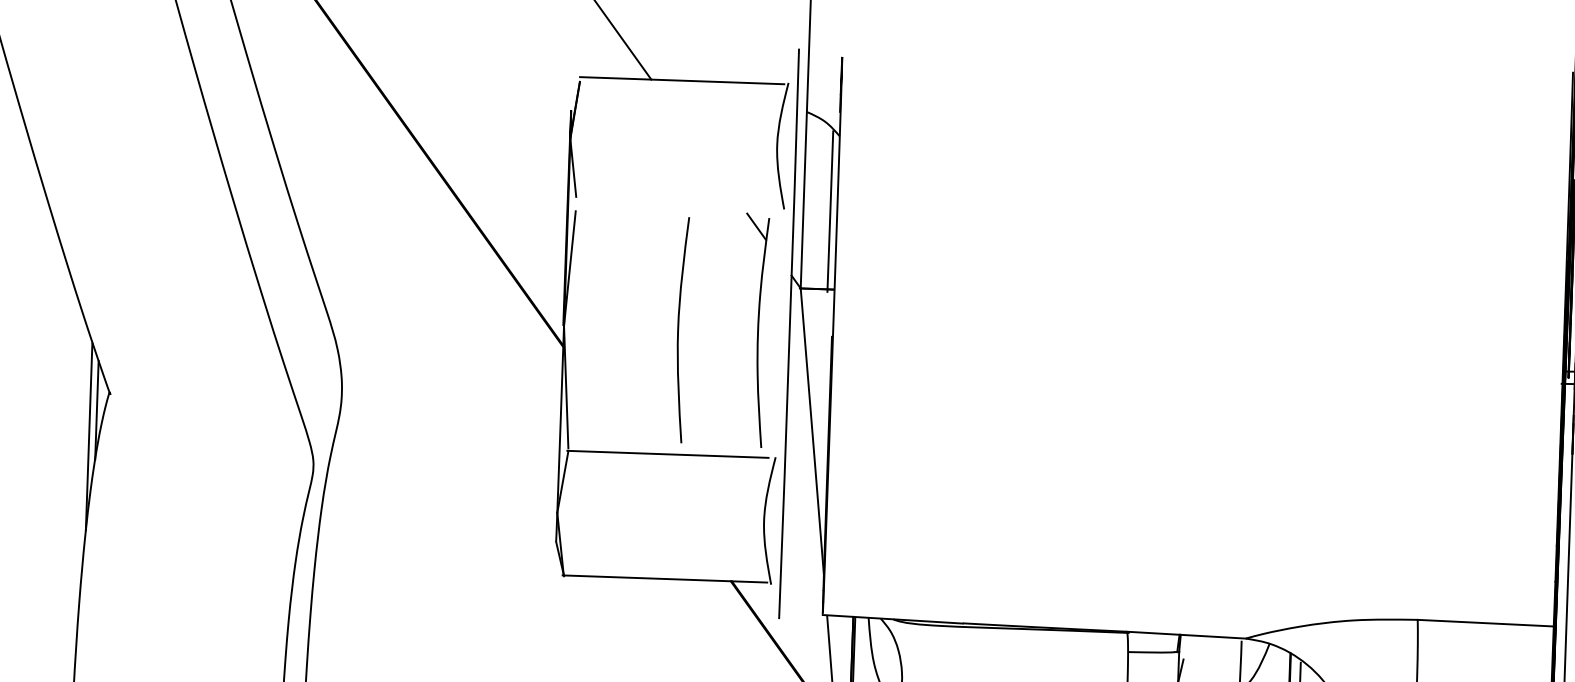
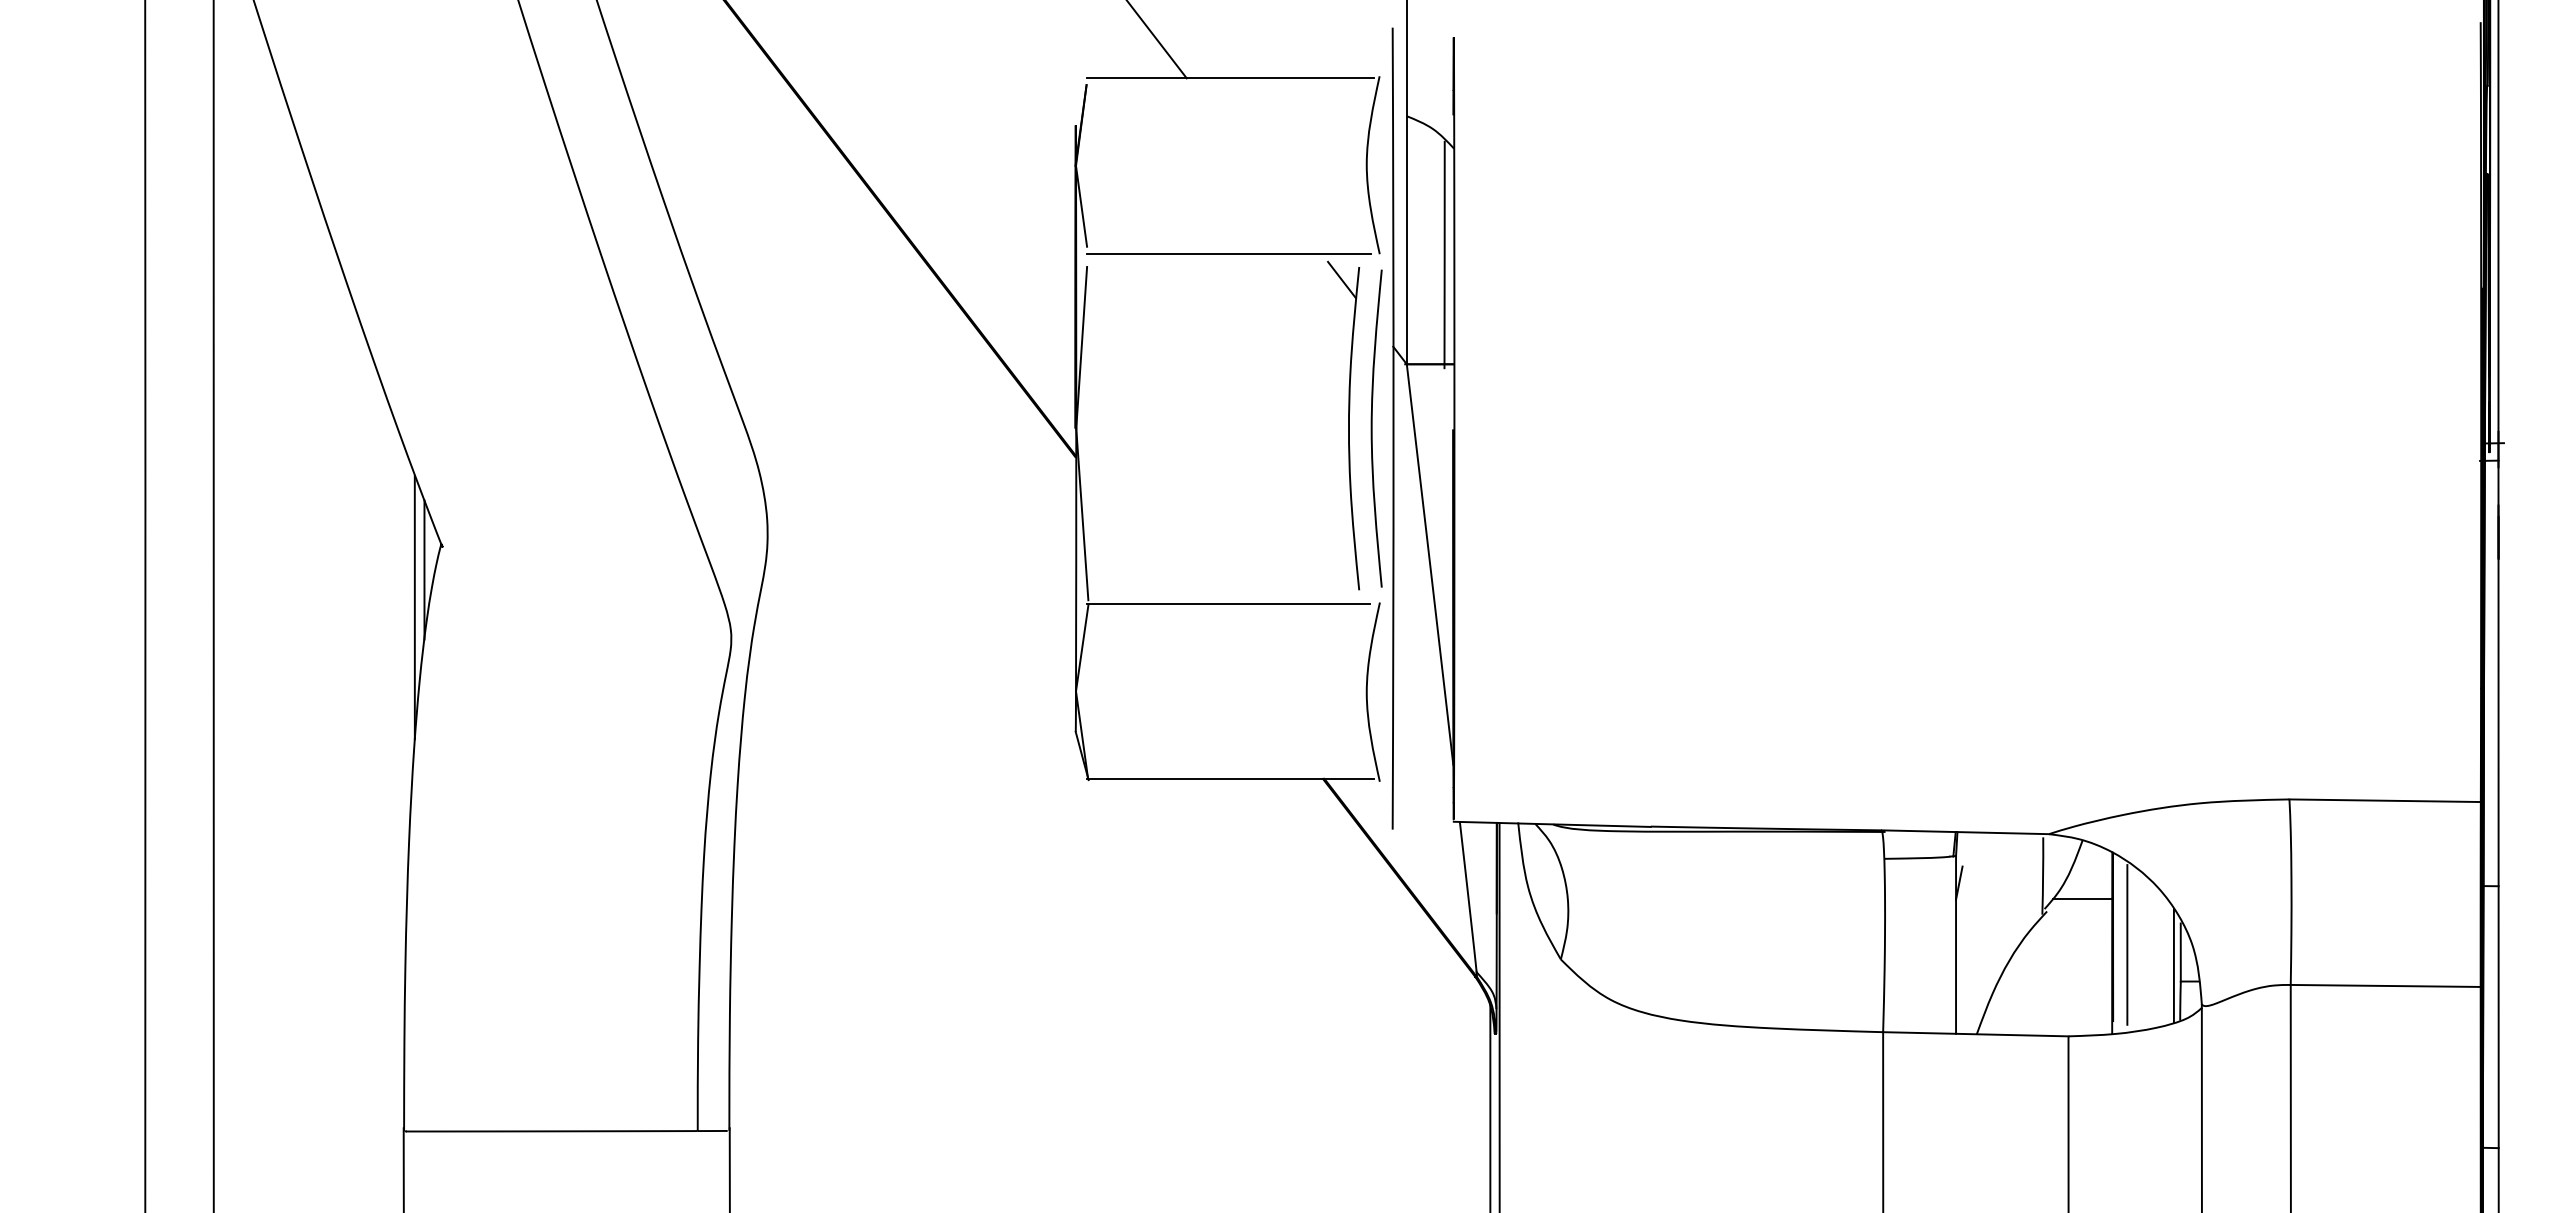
line: (677, 205) -> (1229, 253), added
curve: (678, 329) -> (1372, 428), moved

